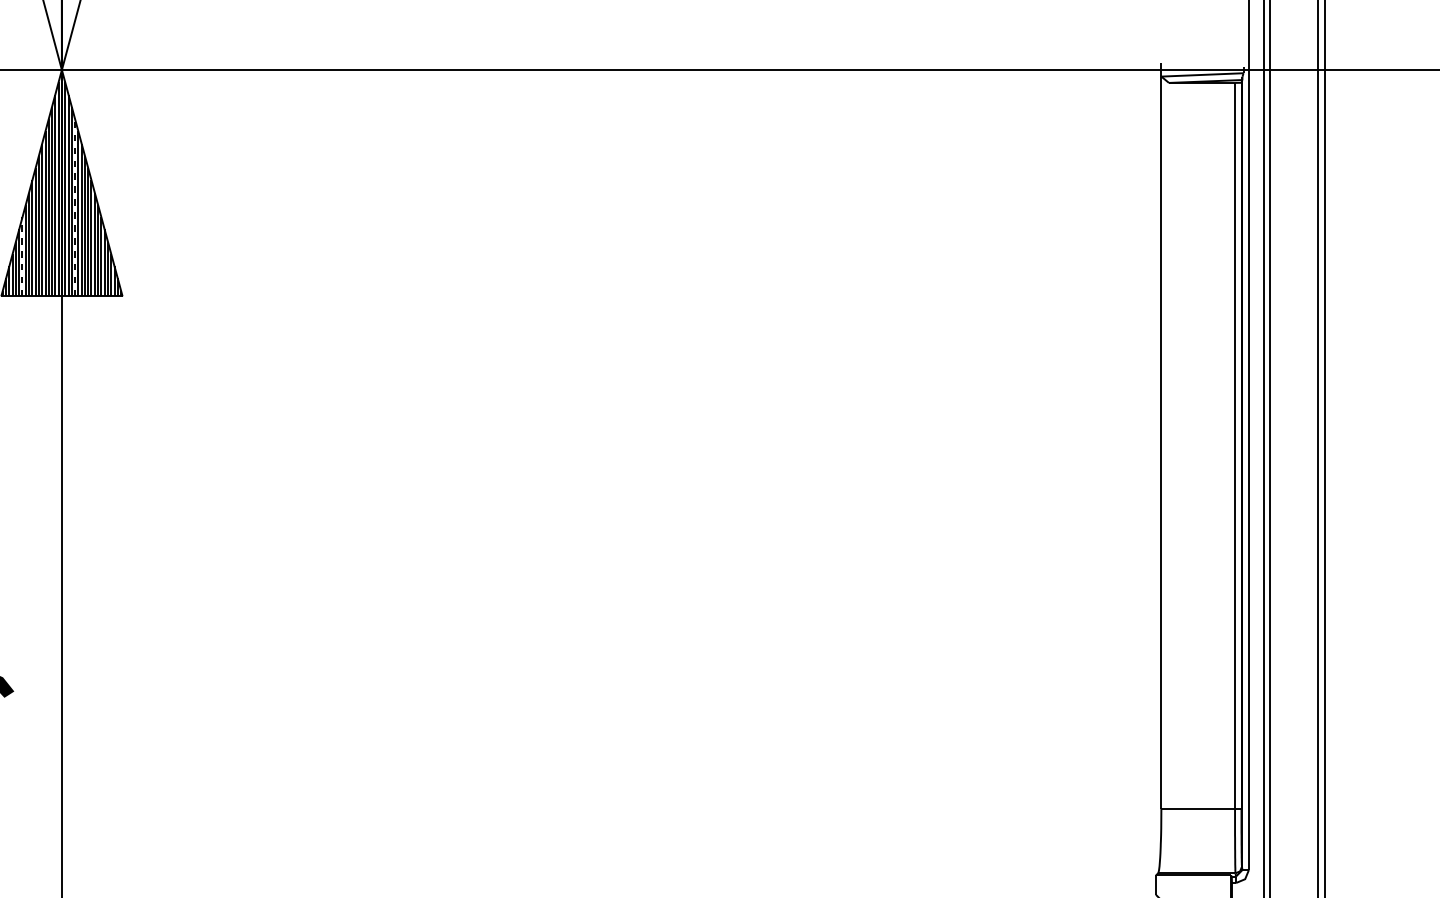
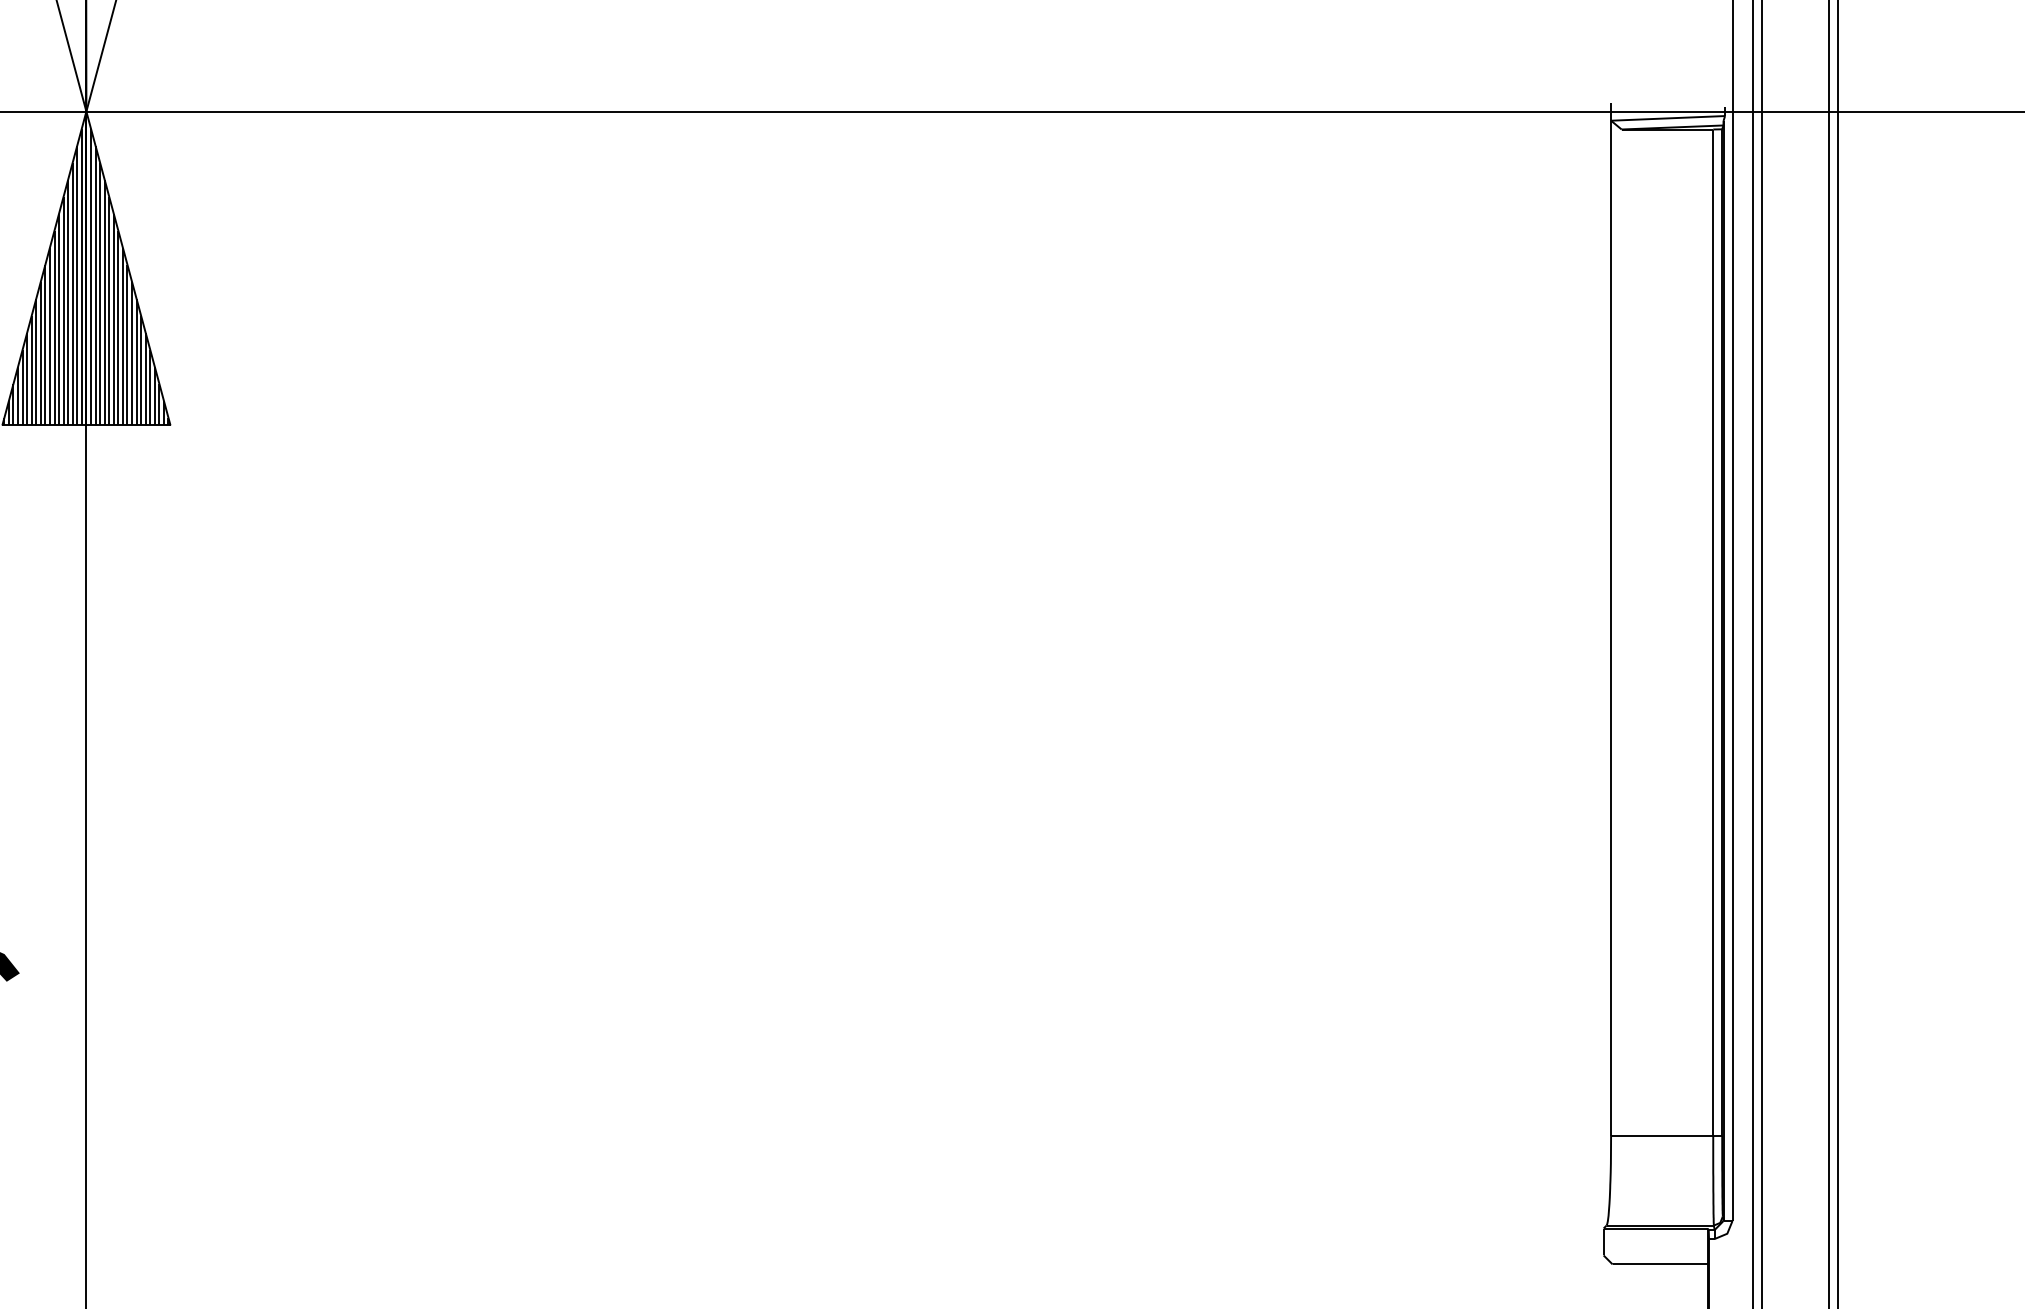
line: (74, 207) -> (104, 302), dashed -> solid
line: (22, 256) -> (31, 370), dashed -> solid

